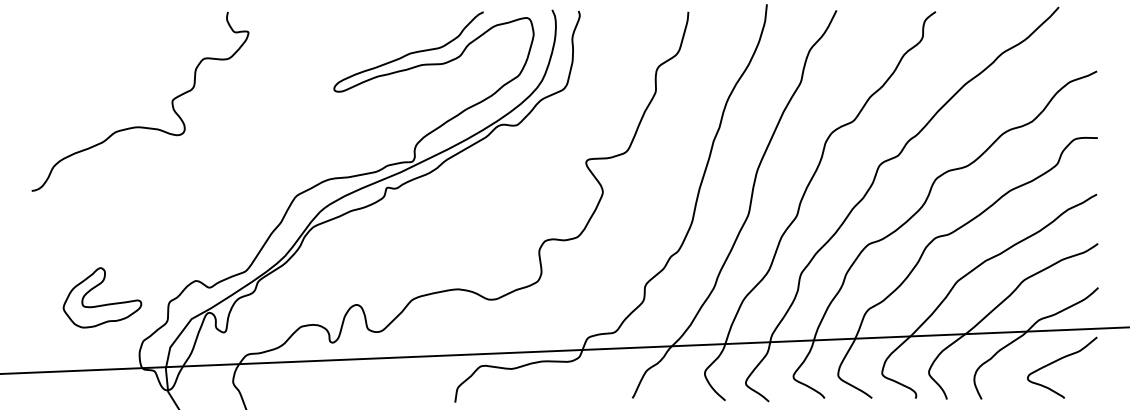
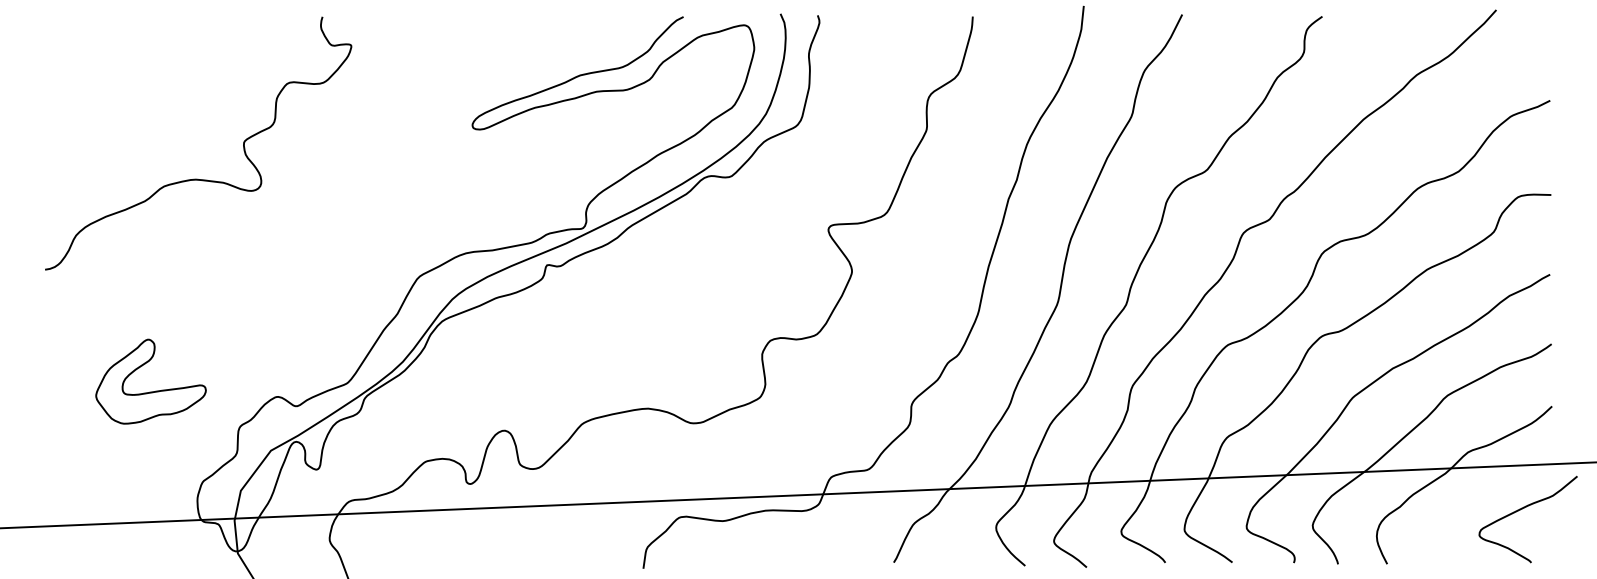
part: (102, 304) -> (150, 391), moved
curve: (1058, 360) -> (1522, 509), moved

